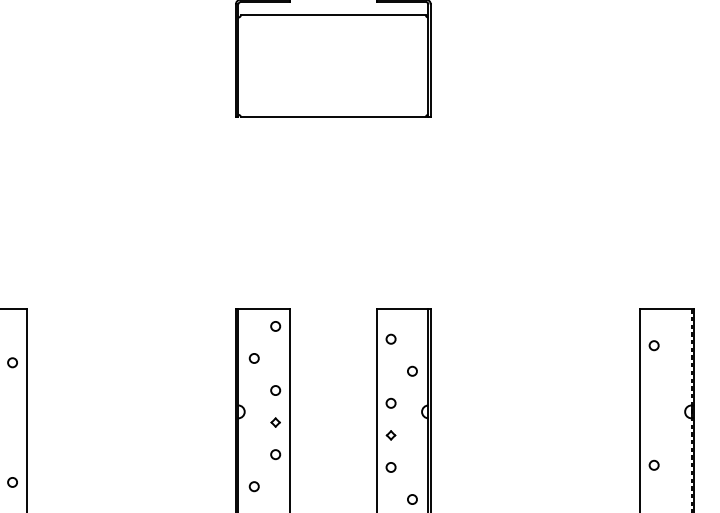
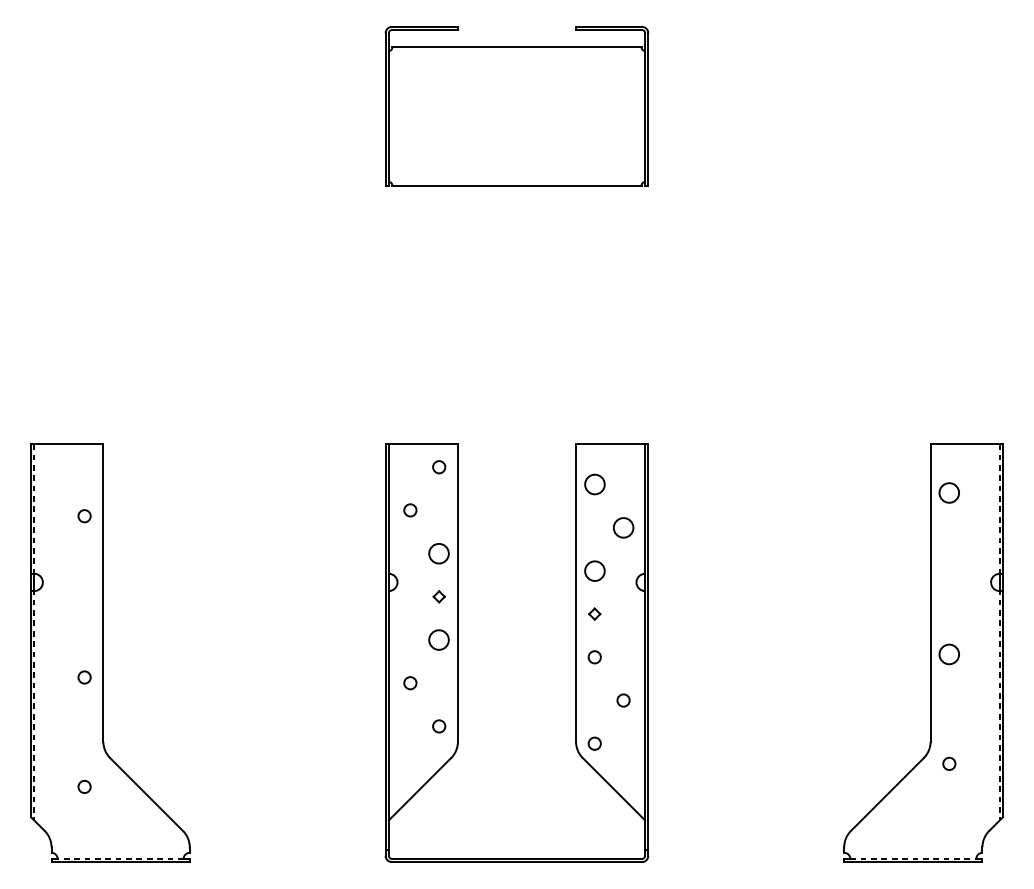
circle: (390, 339) -> (594, 484), size x1.6
circle: (654, 345) -> (949, 493), size x1.6
circle: (412, 371) -> (623, 527), size x1.6
circle: (275, 390) -> (439, 553), size x1.6
circle: (390, 403) -> (594, 570), size x1.6
circle: (275, 454) -> (439, 639), size x1.6
circle: (654, 465) -> (949, 654), size x1.6

